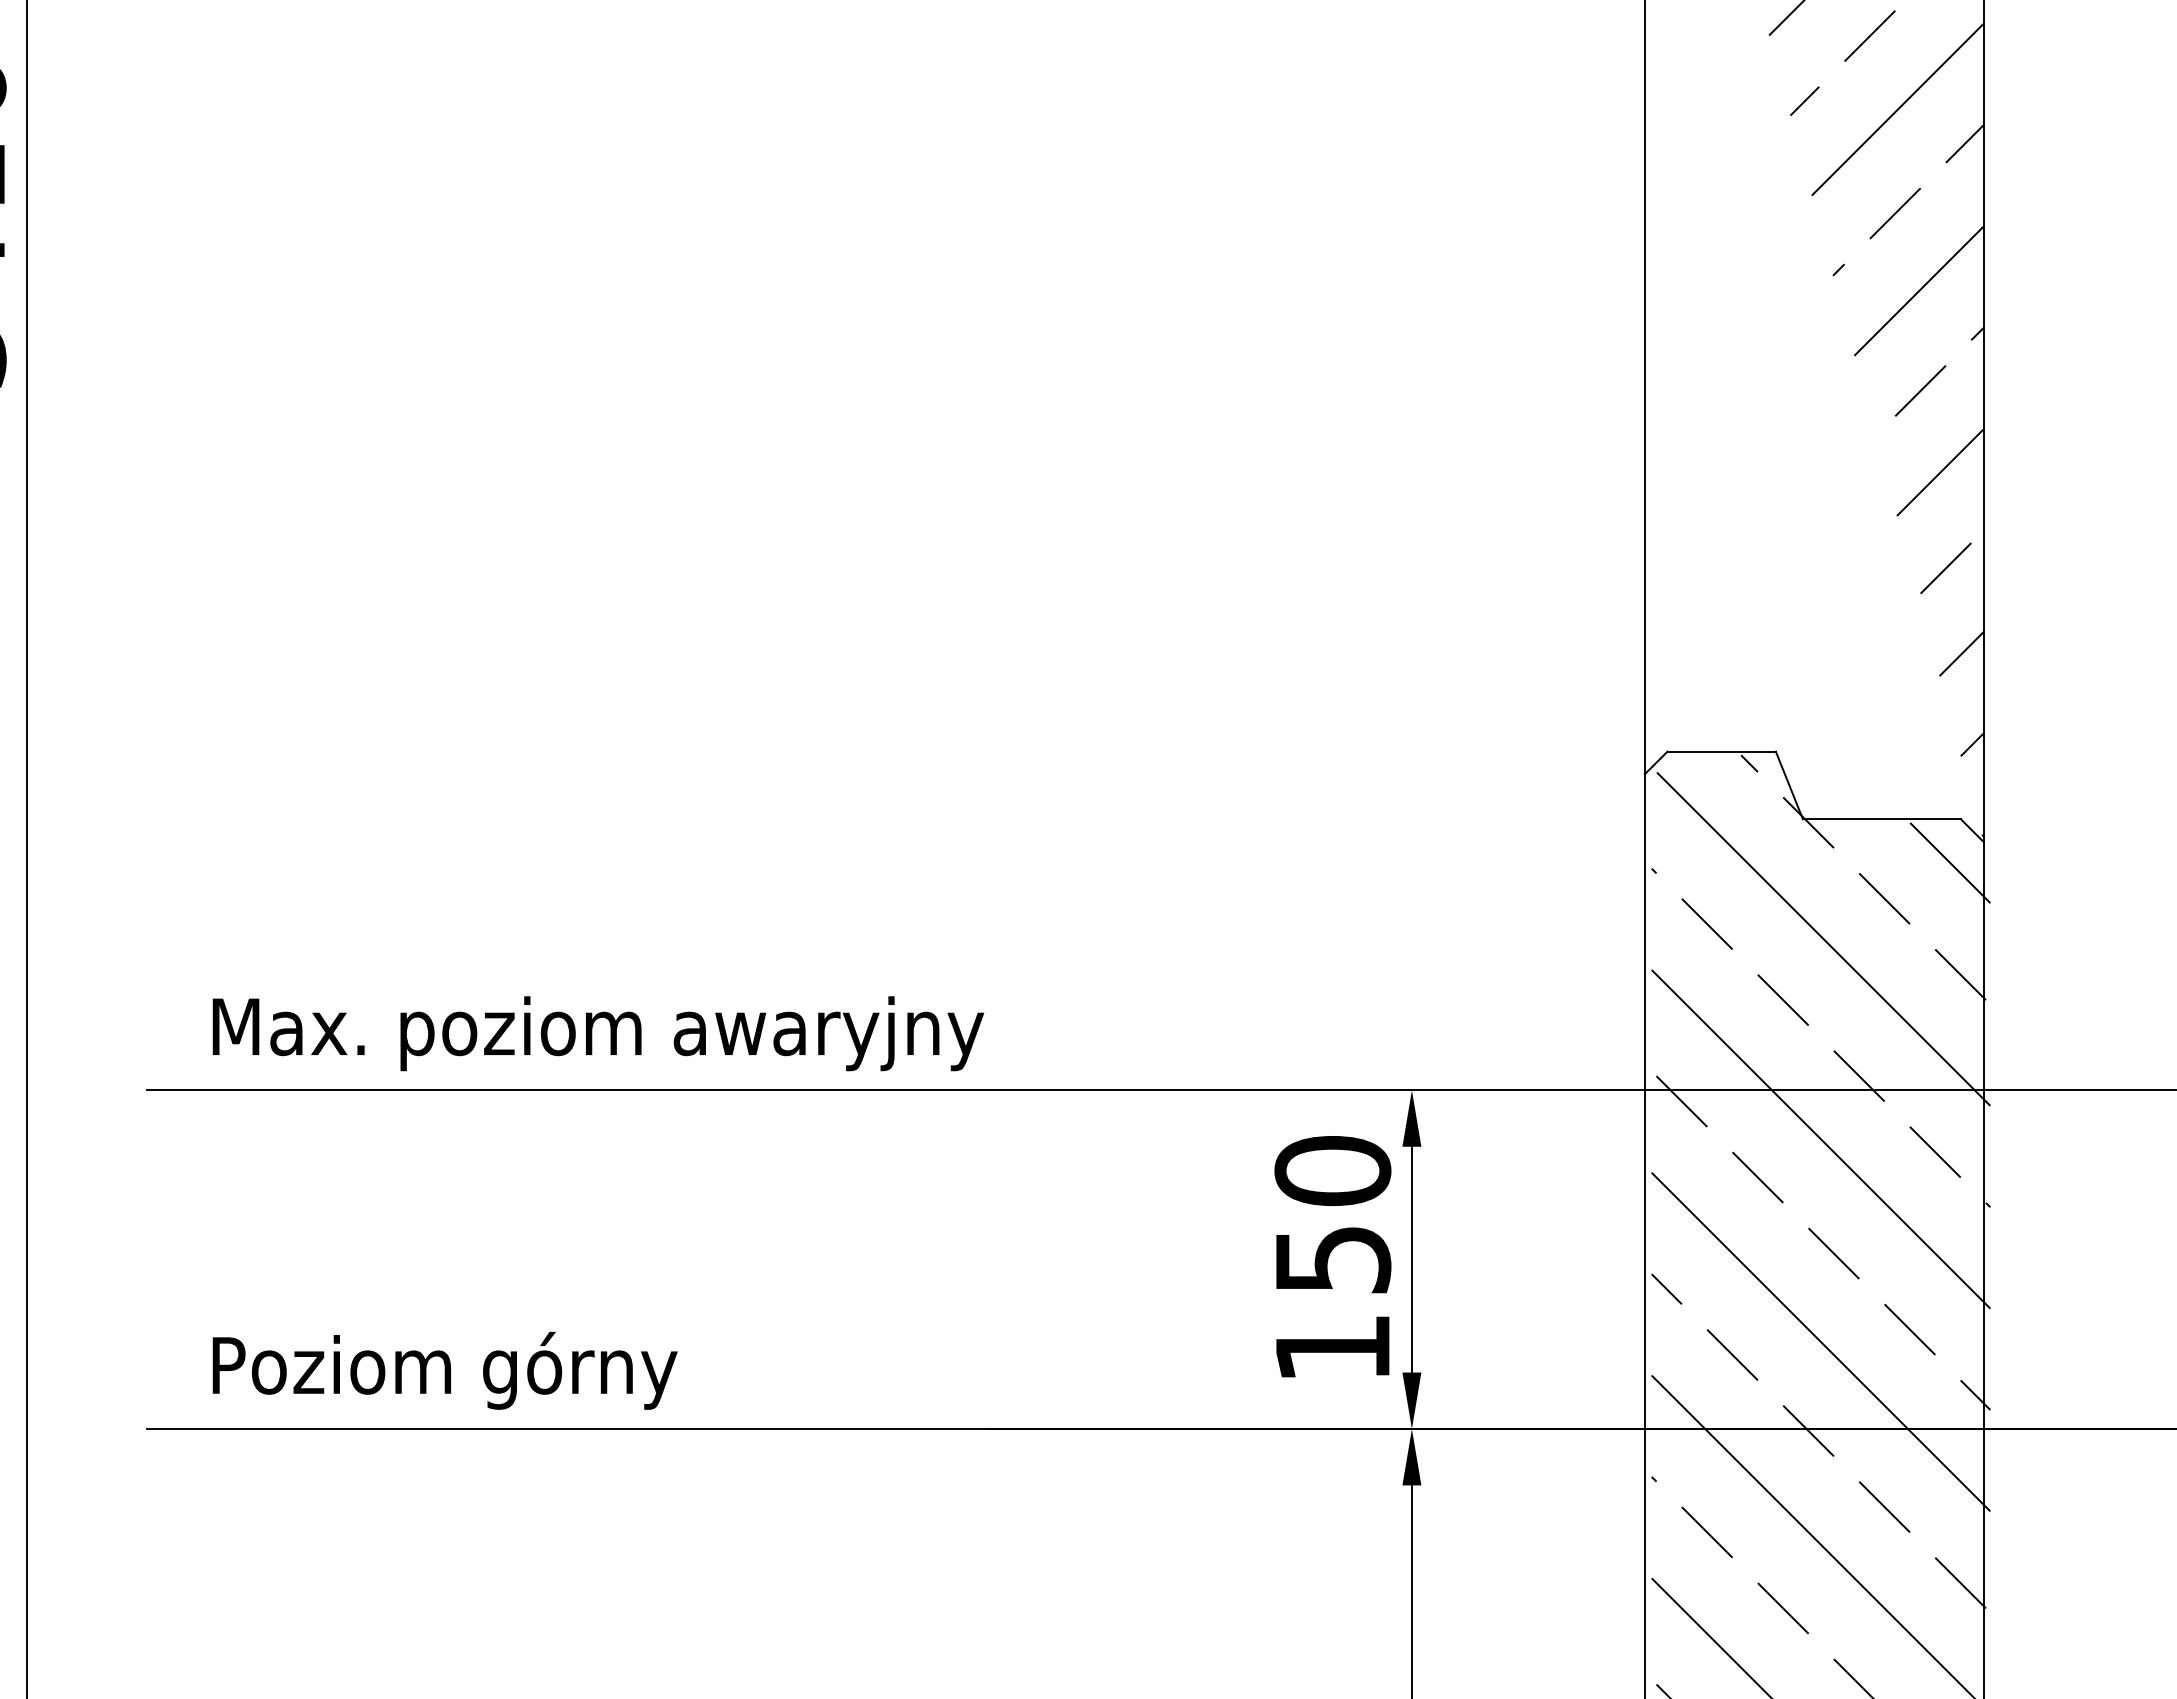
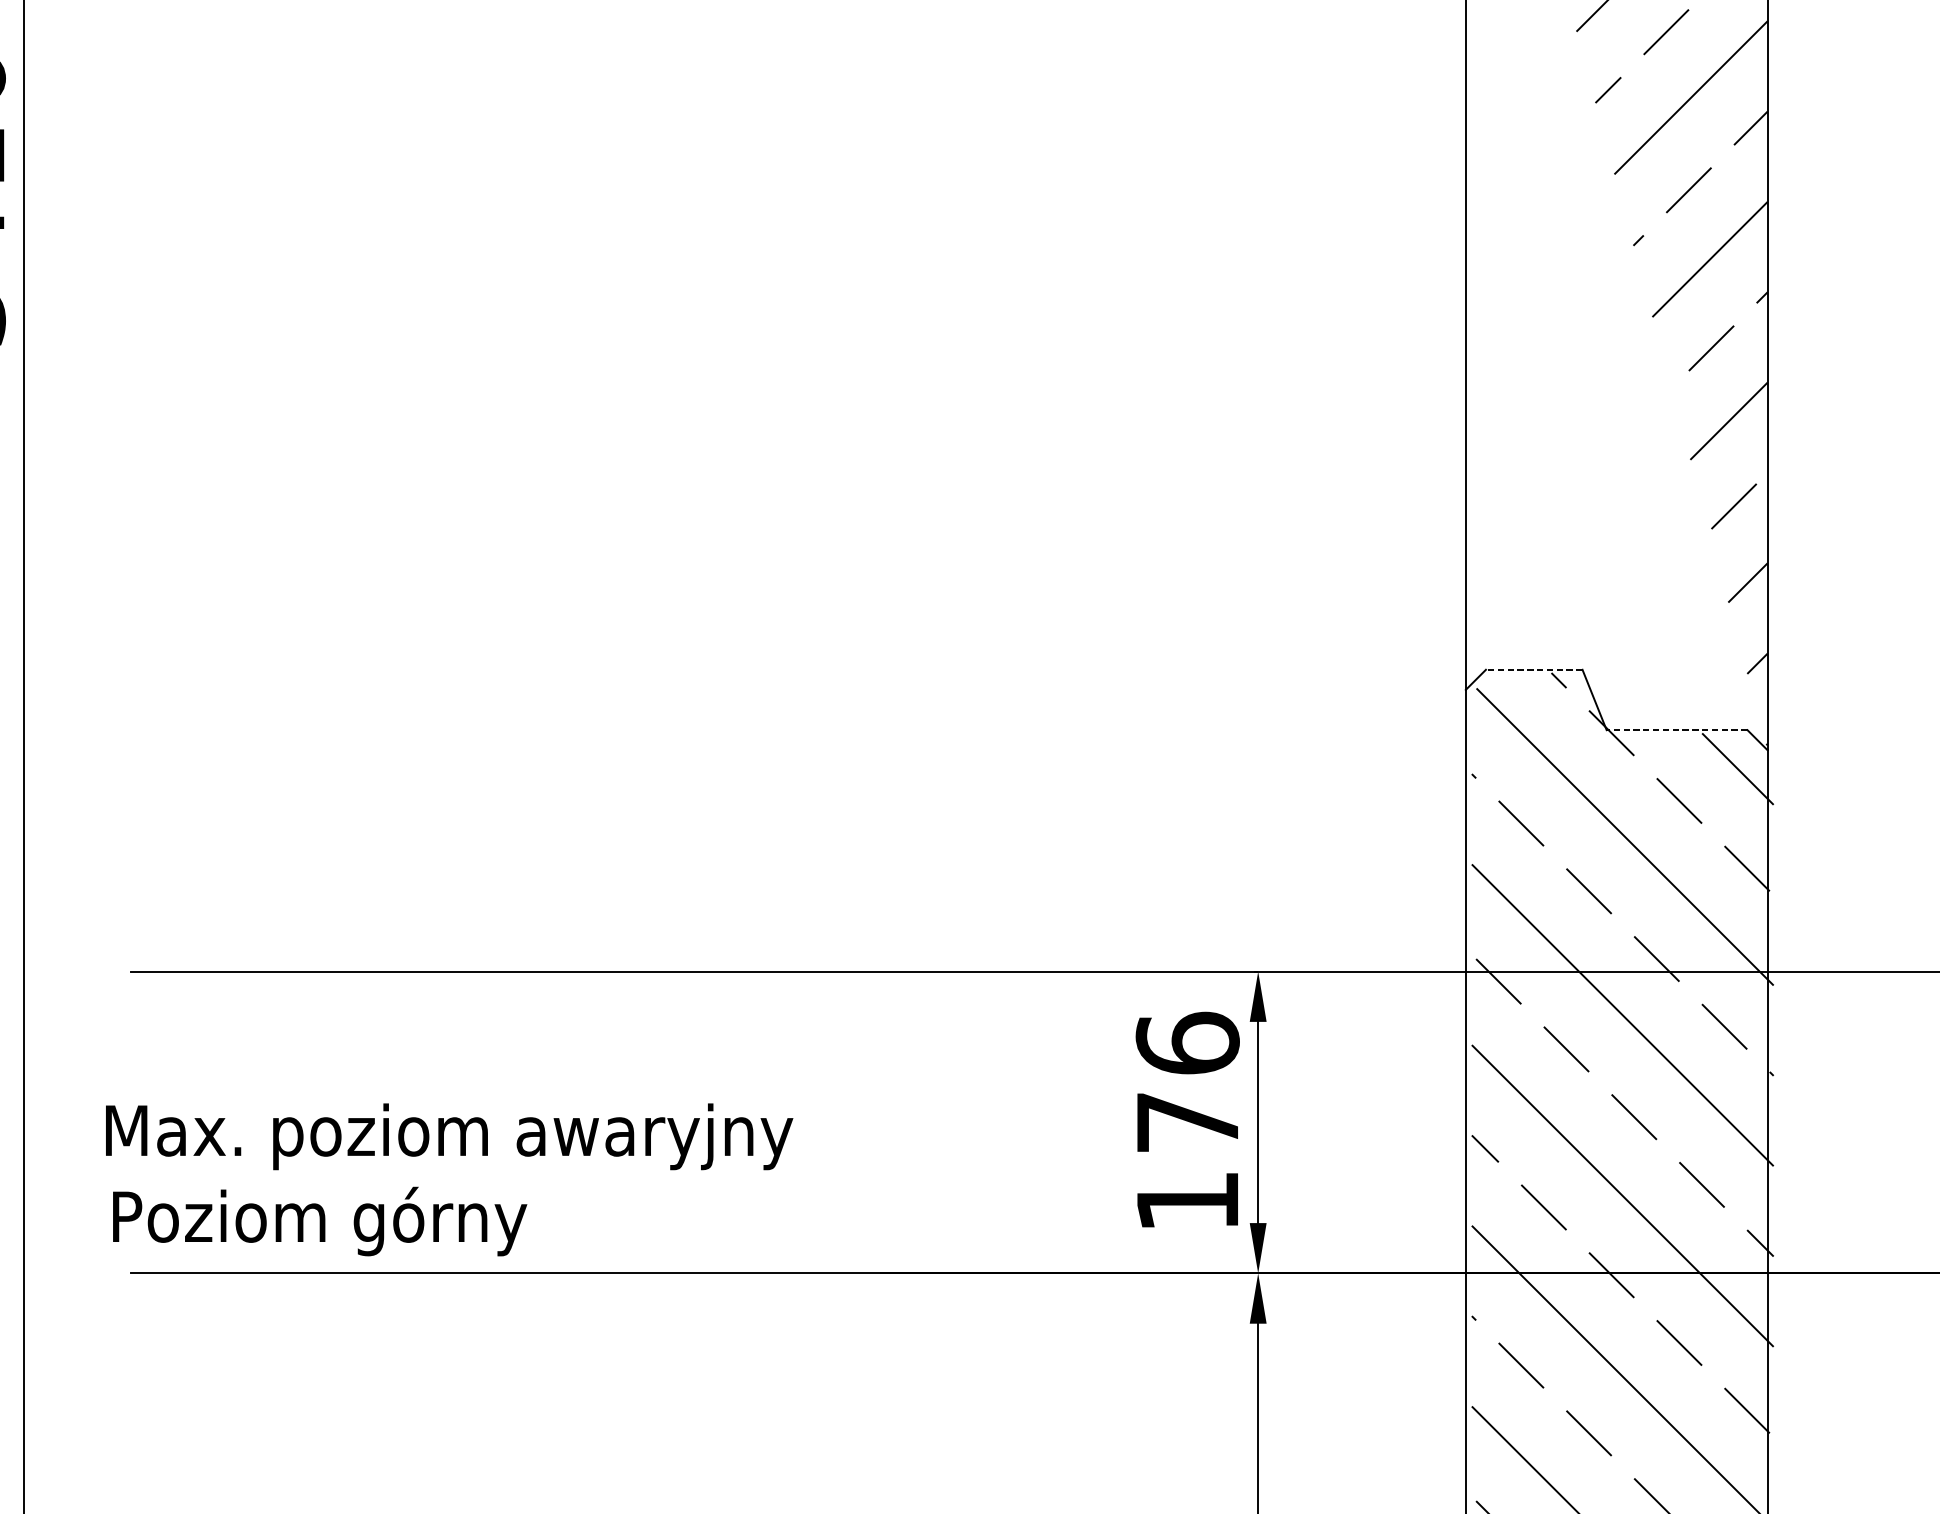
line: (1721, 751) -> (1534, 669), solid -> dashed
line: (1881, 819) -> (1676, 730), solid -> dashed
text: (598, 1033) -> (449, 1136), moved
text: (1332, 1214) -> (1187, 1082), 150 -> 176
text: (444, 1370) -> (319, 1221), moved

